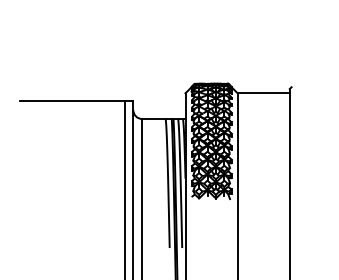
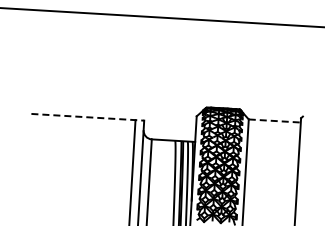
line: (264, 93) -> (275, 121), solid -> dashed
line: (76, 100) -> (87, 117), solid -> dashed

